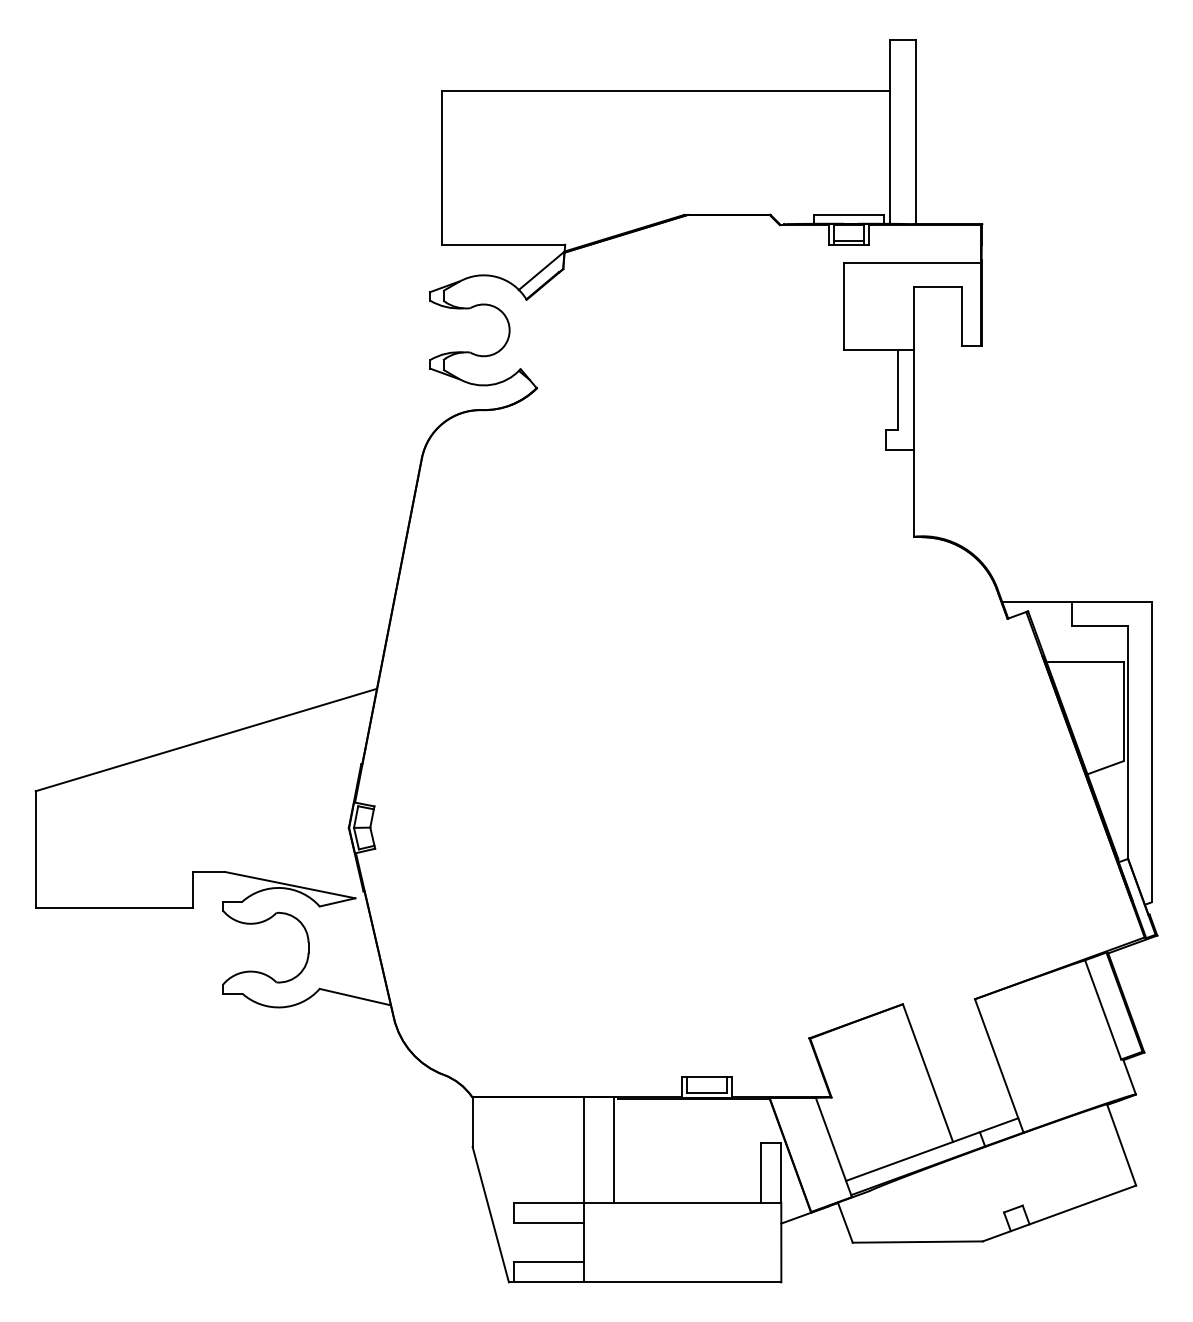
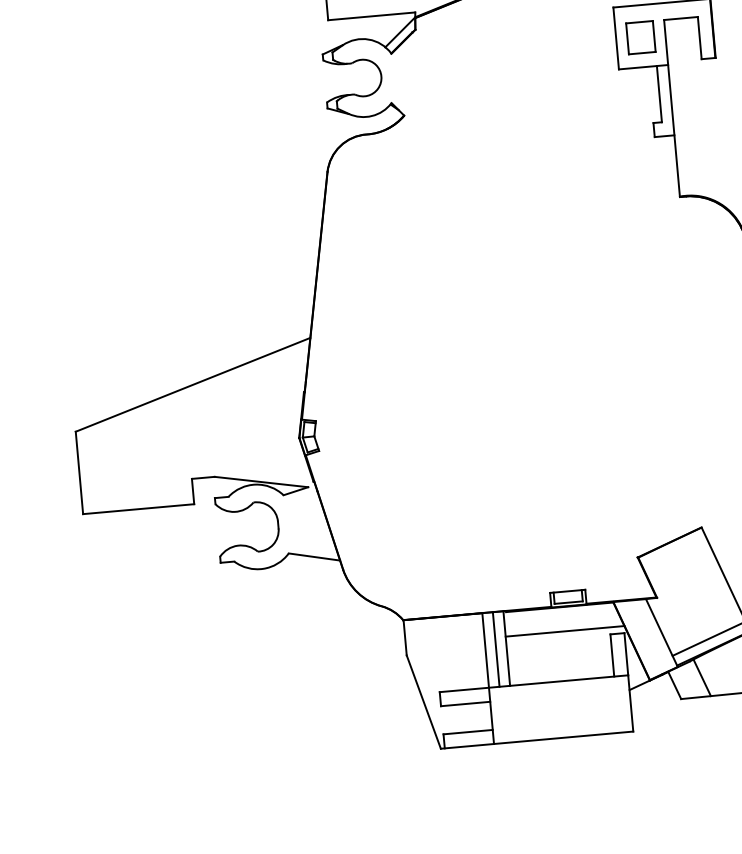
part: (878, 308) -> (640, 37), added
line: (698, 1132) -> (565, 630), added
line: (599, 1149) -> (496, 649), added
line: (884, 1215) -> (701, 677), added

